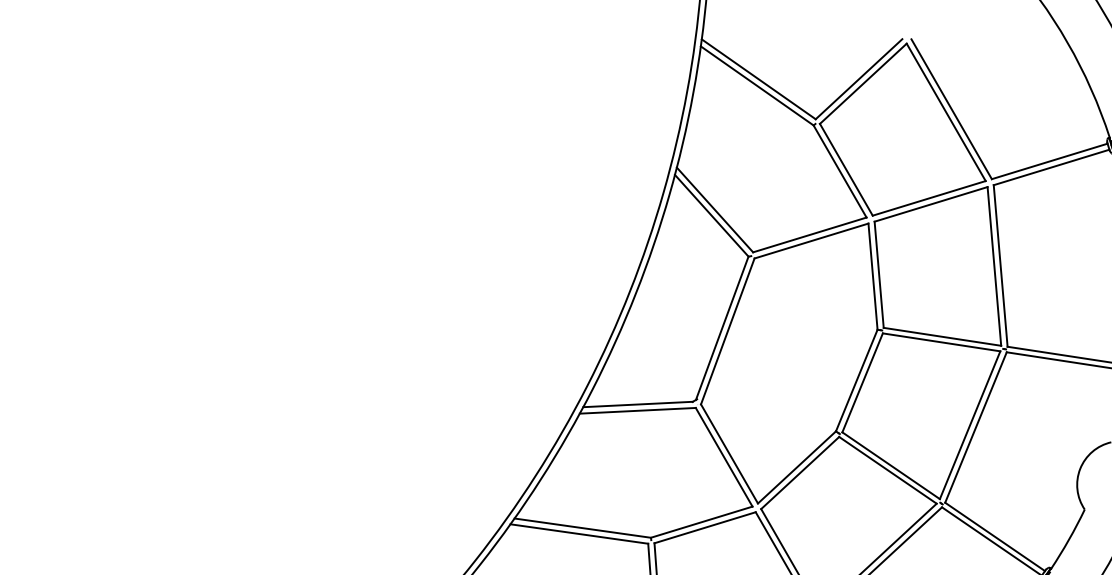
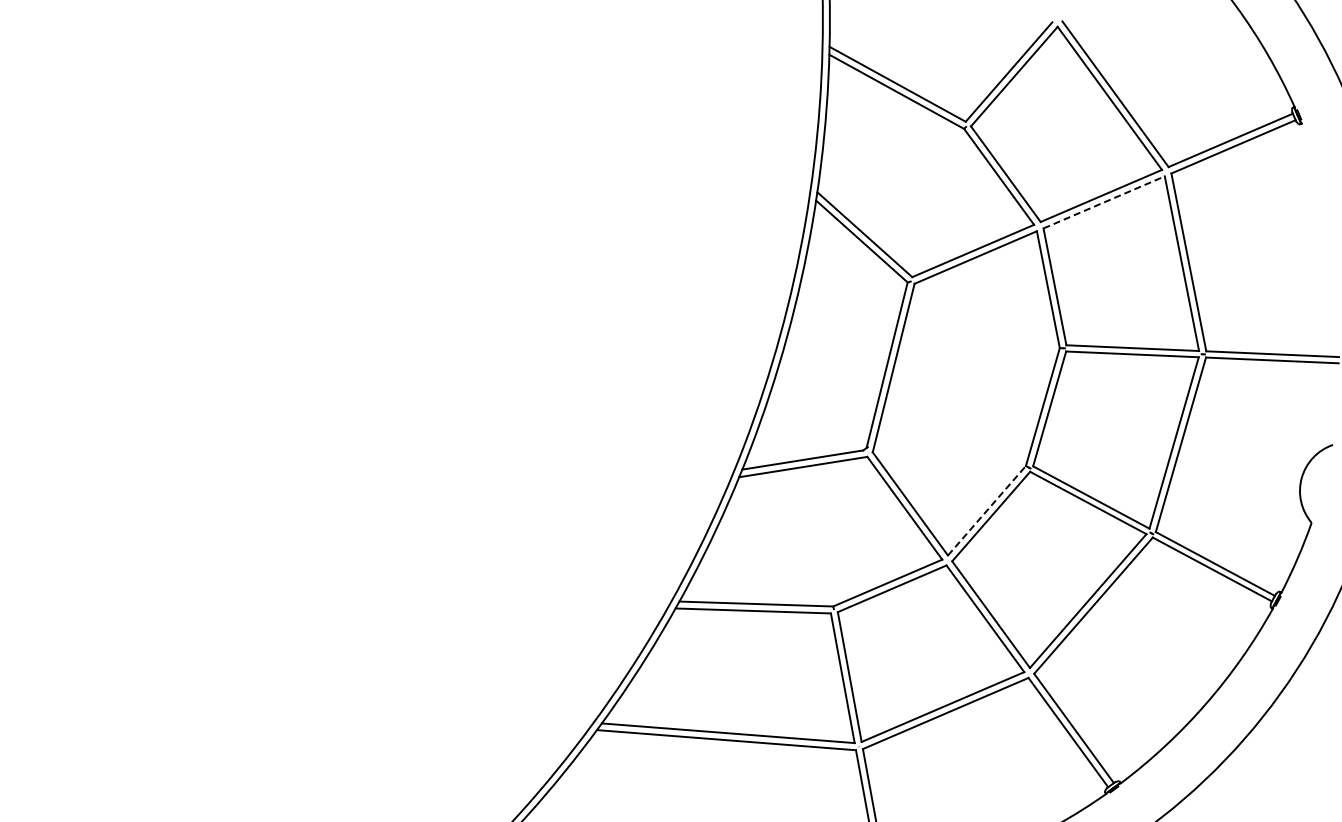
line: (931, 204) -> (1104, 202), solid -> dashed
line: (797, 467) -> (987, 510), solid -> dashed

